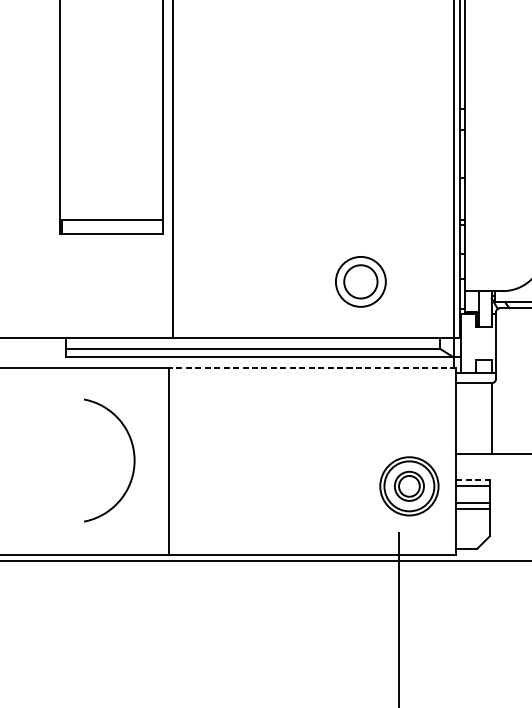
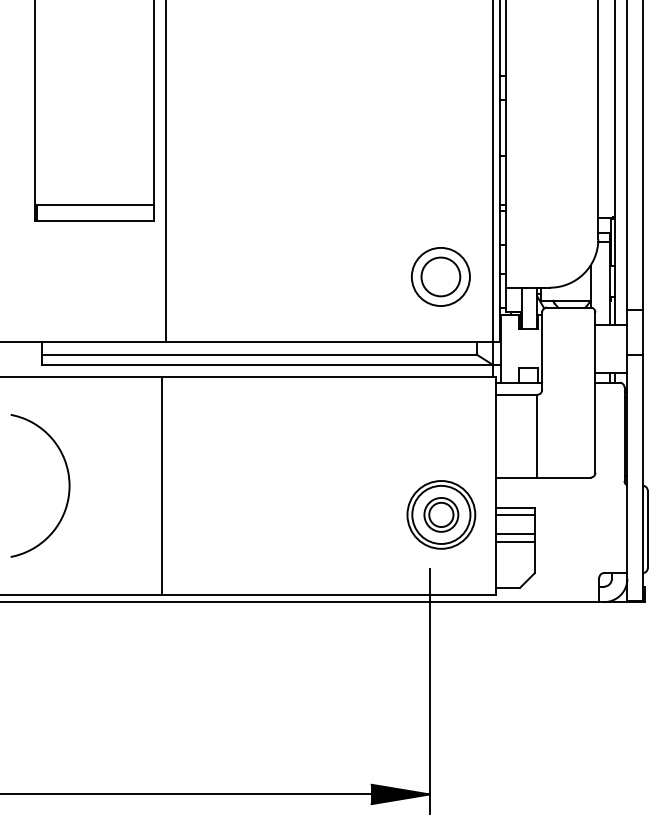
part: (360, 281) -> (440, 276), moved
line: (312, 367) -> (328, 376), dashed -> solid
curve: (133, 460) -> (68, 485), moved
line: (473, 479) -> (516, 507), dashed -> solid

